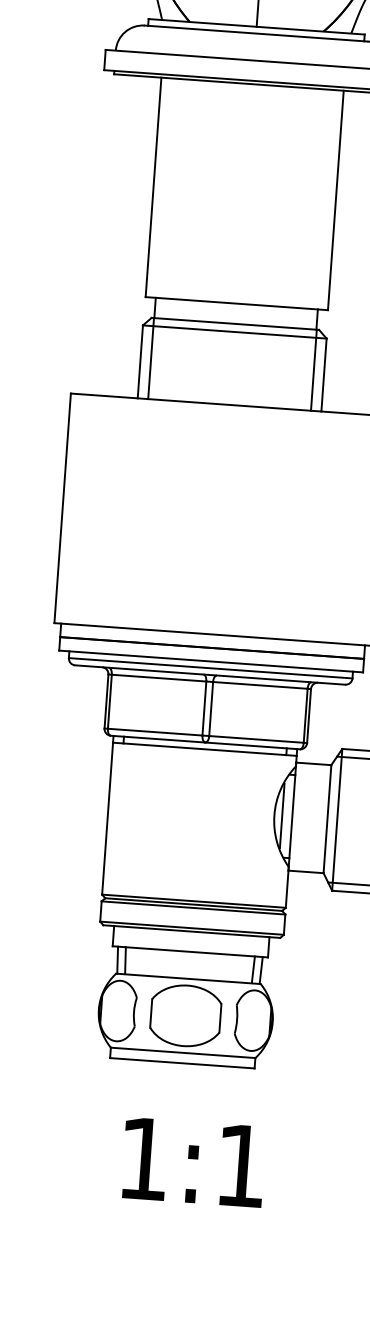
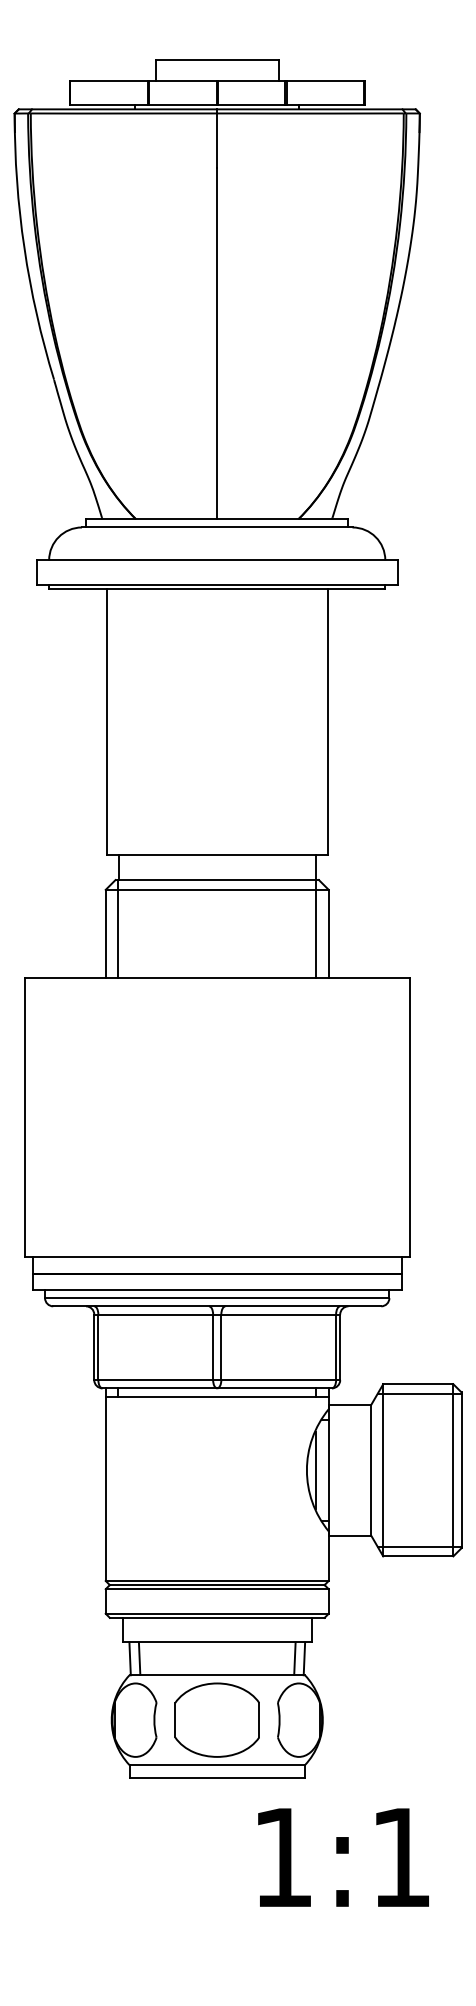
text: (193, 1162) -> (343, 1857), moved

